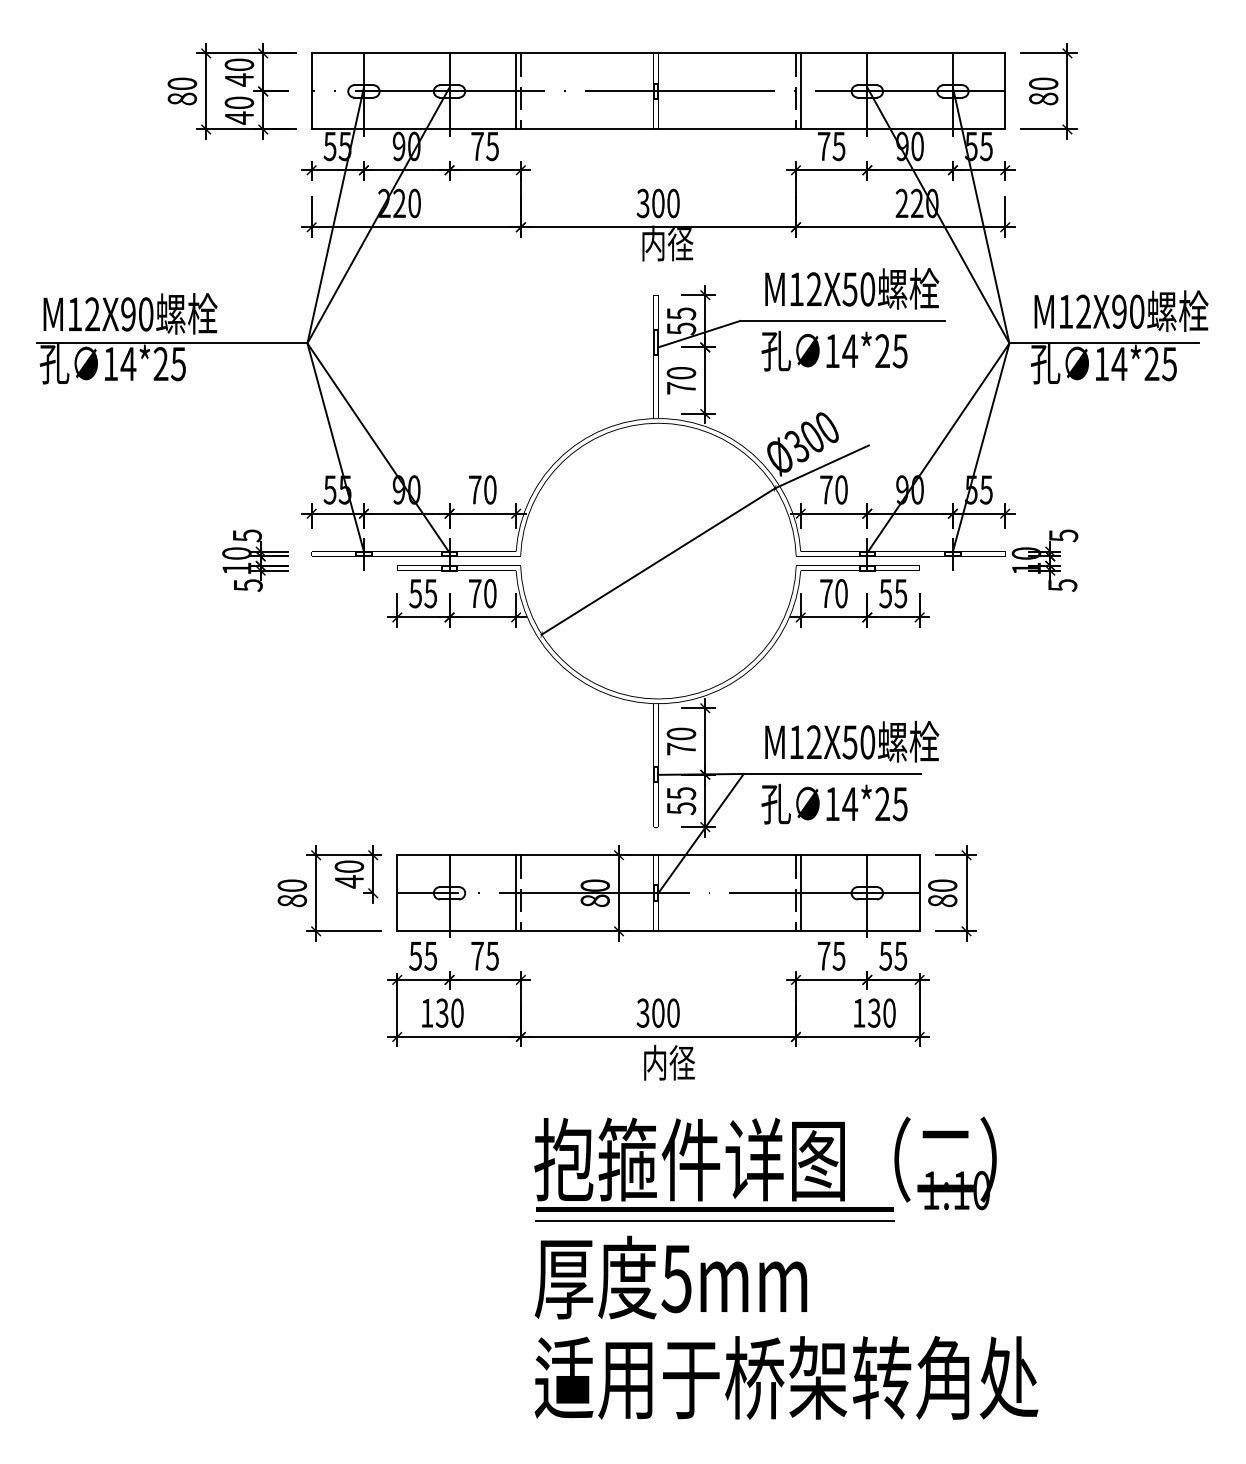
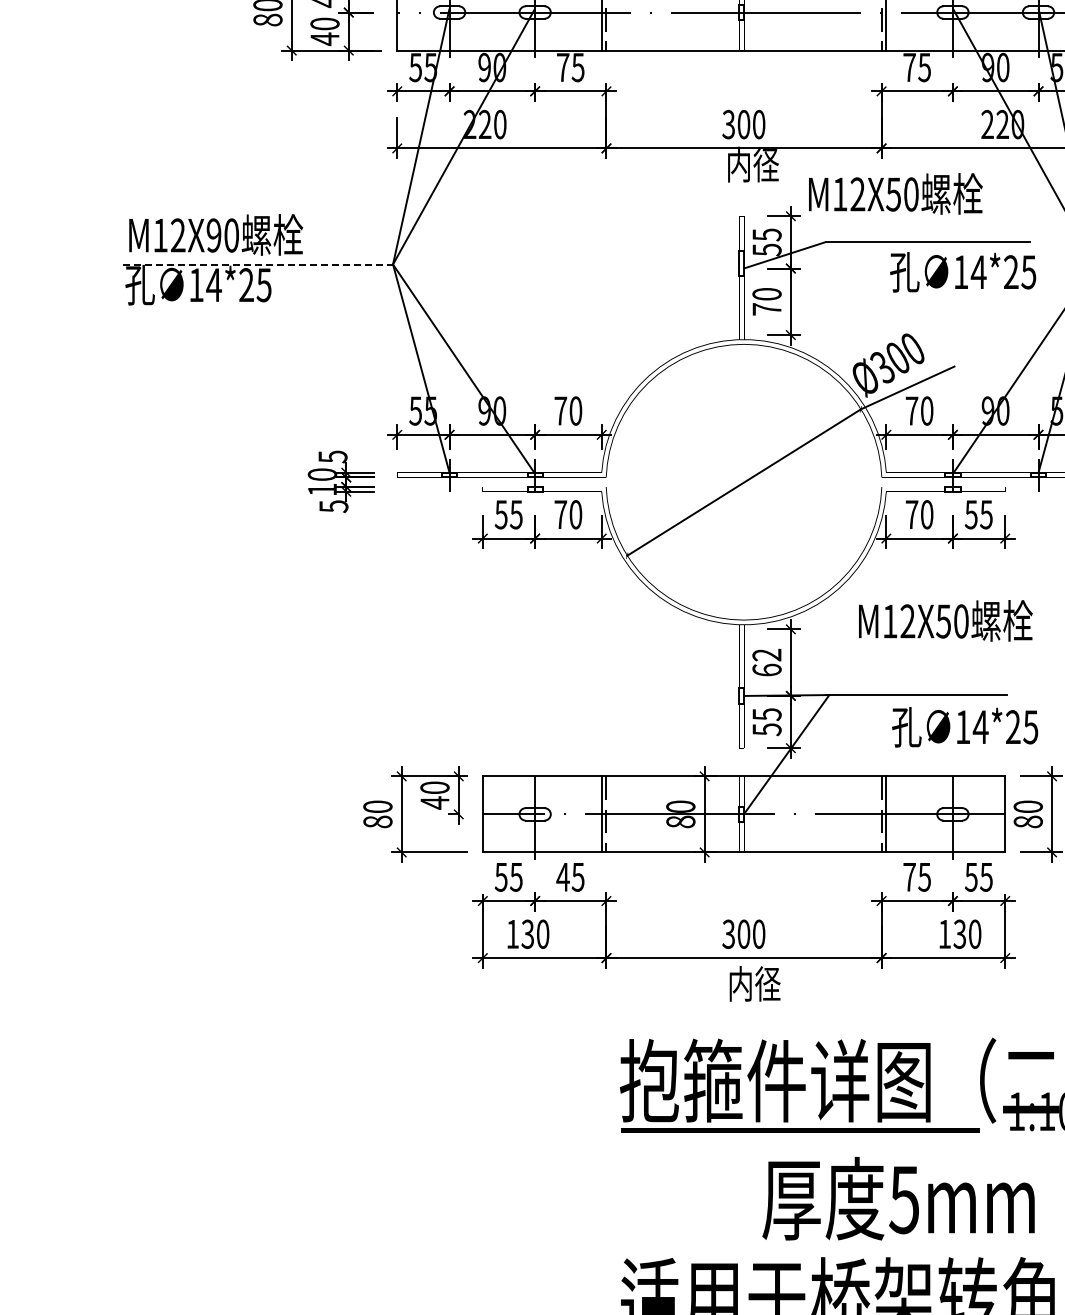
text: (852, 288) -> (896, 193), moved
line: (172, 343) -> (258, 264), solid -> dashed
text: (834, 351) -> (963, 272), moved
text: (681, 741) -> (767, 662), 70 -> 62
text: (852, 741) -> (946, 620), moved
text: (834, 803) -> (965, 726), moved
text: (477, 955) -> (563, 876), 75 -> 45
line: (714, 1221) -> (800, 1142), removed
text: (670, 1277) -> (898, 1198), moved

